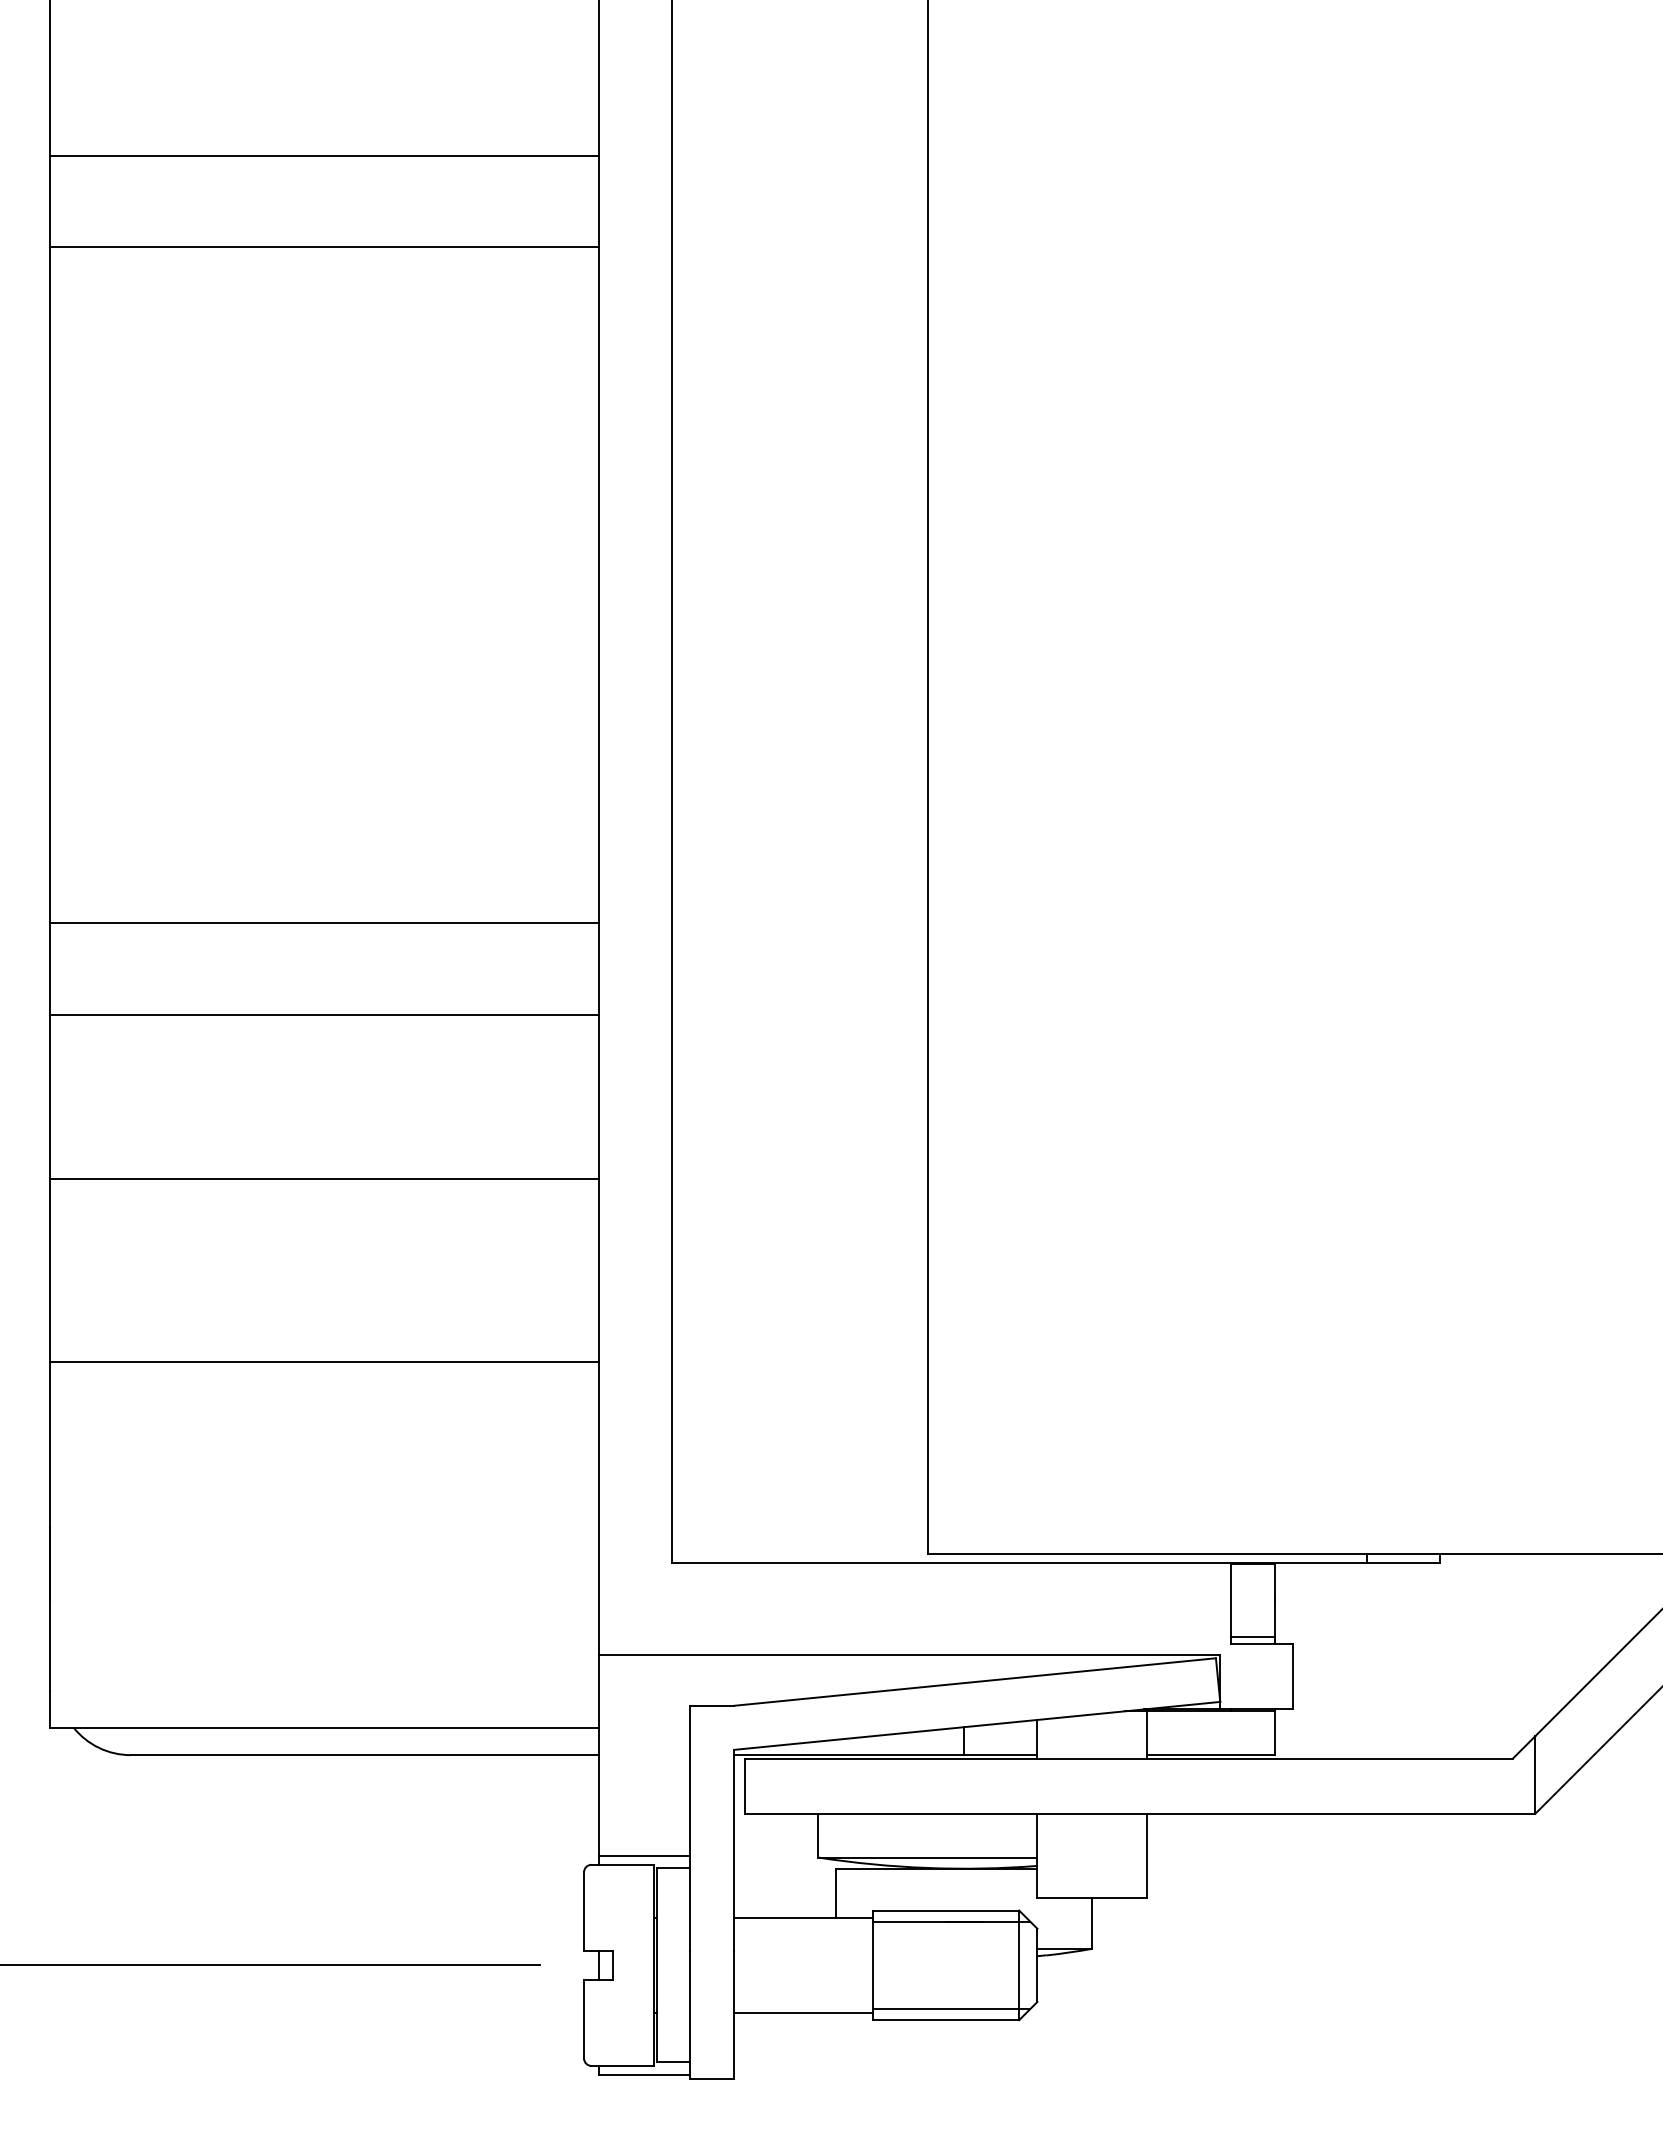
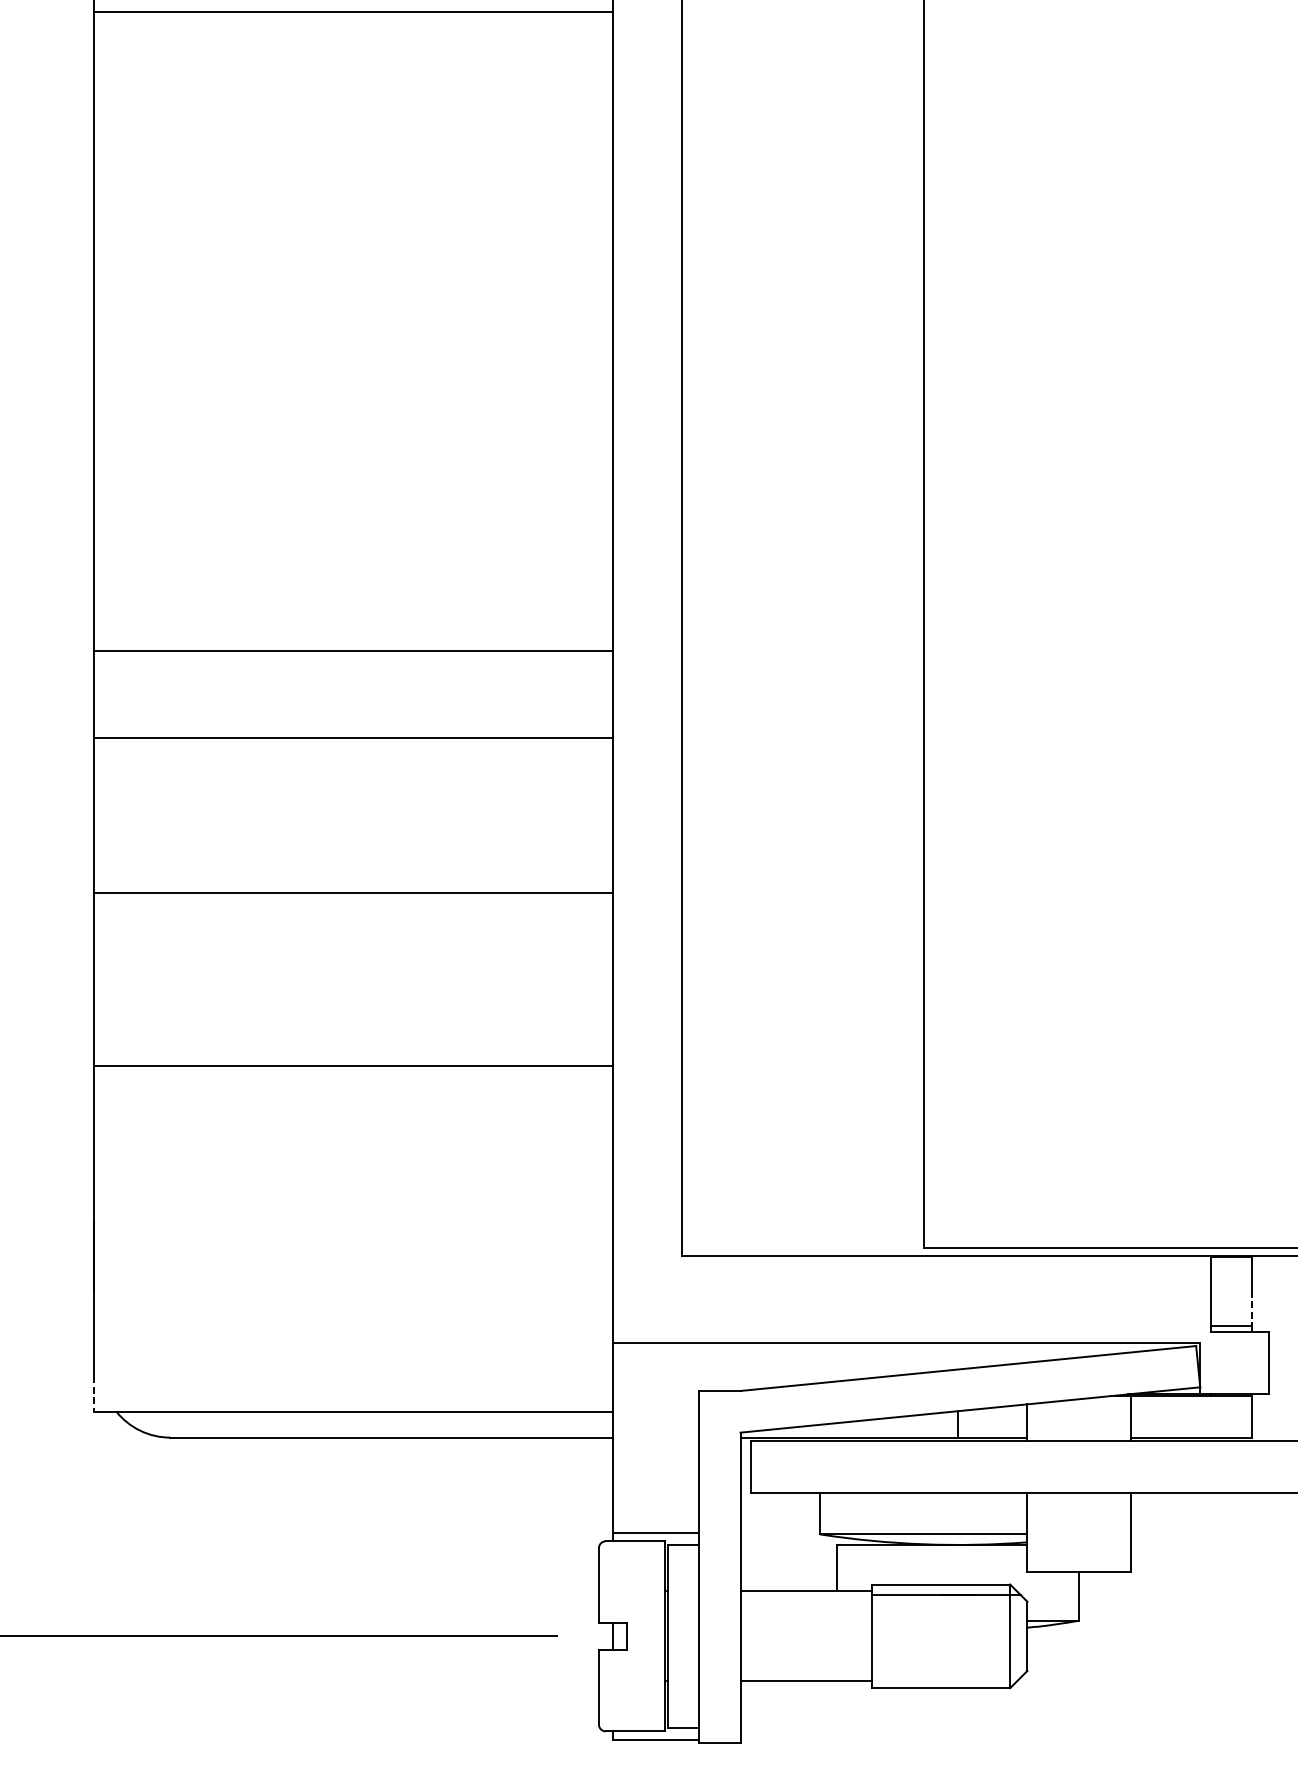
line: (1275, 1618) -> (1252, 1308), solid -> dashed
line: (50, 1709) -> (94, 1394), solid -> dashed
line: (951, 2009) -> (946, 1678), removed

